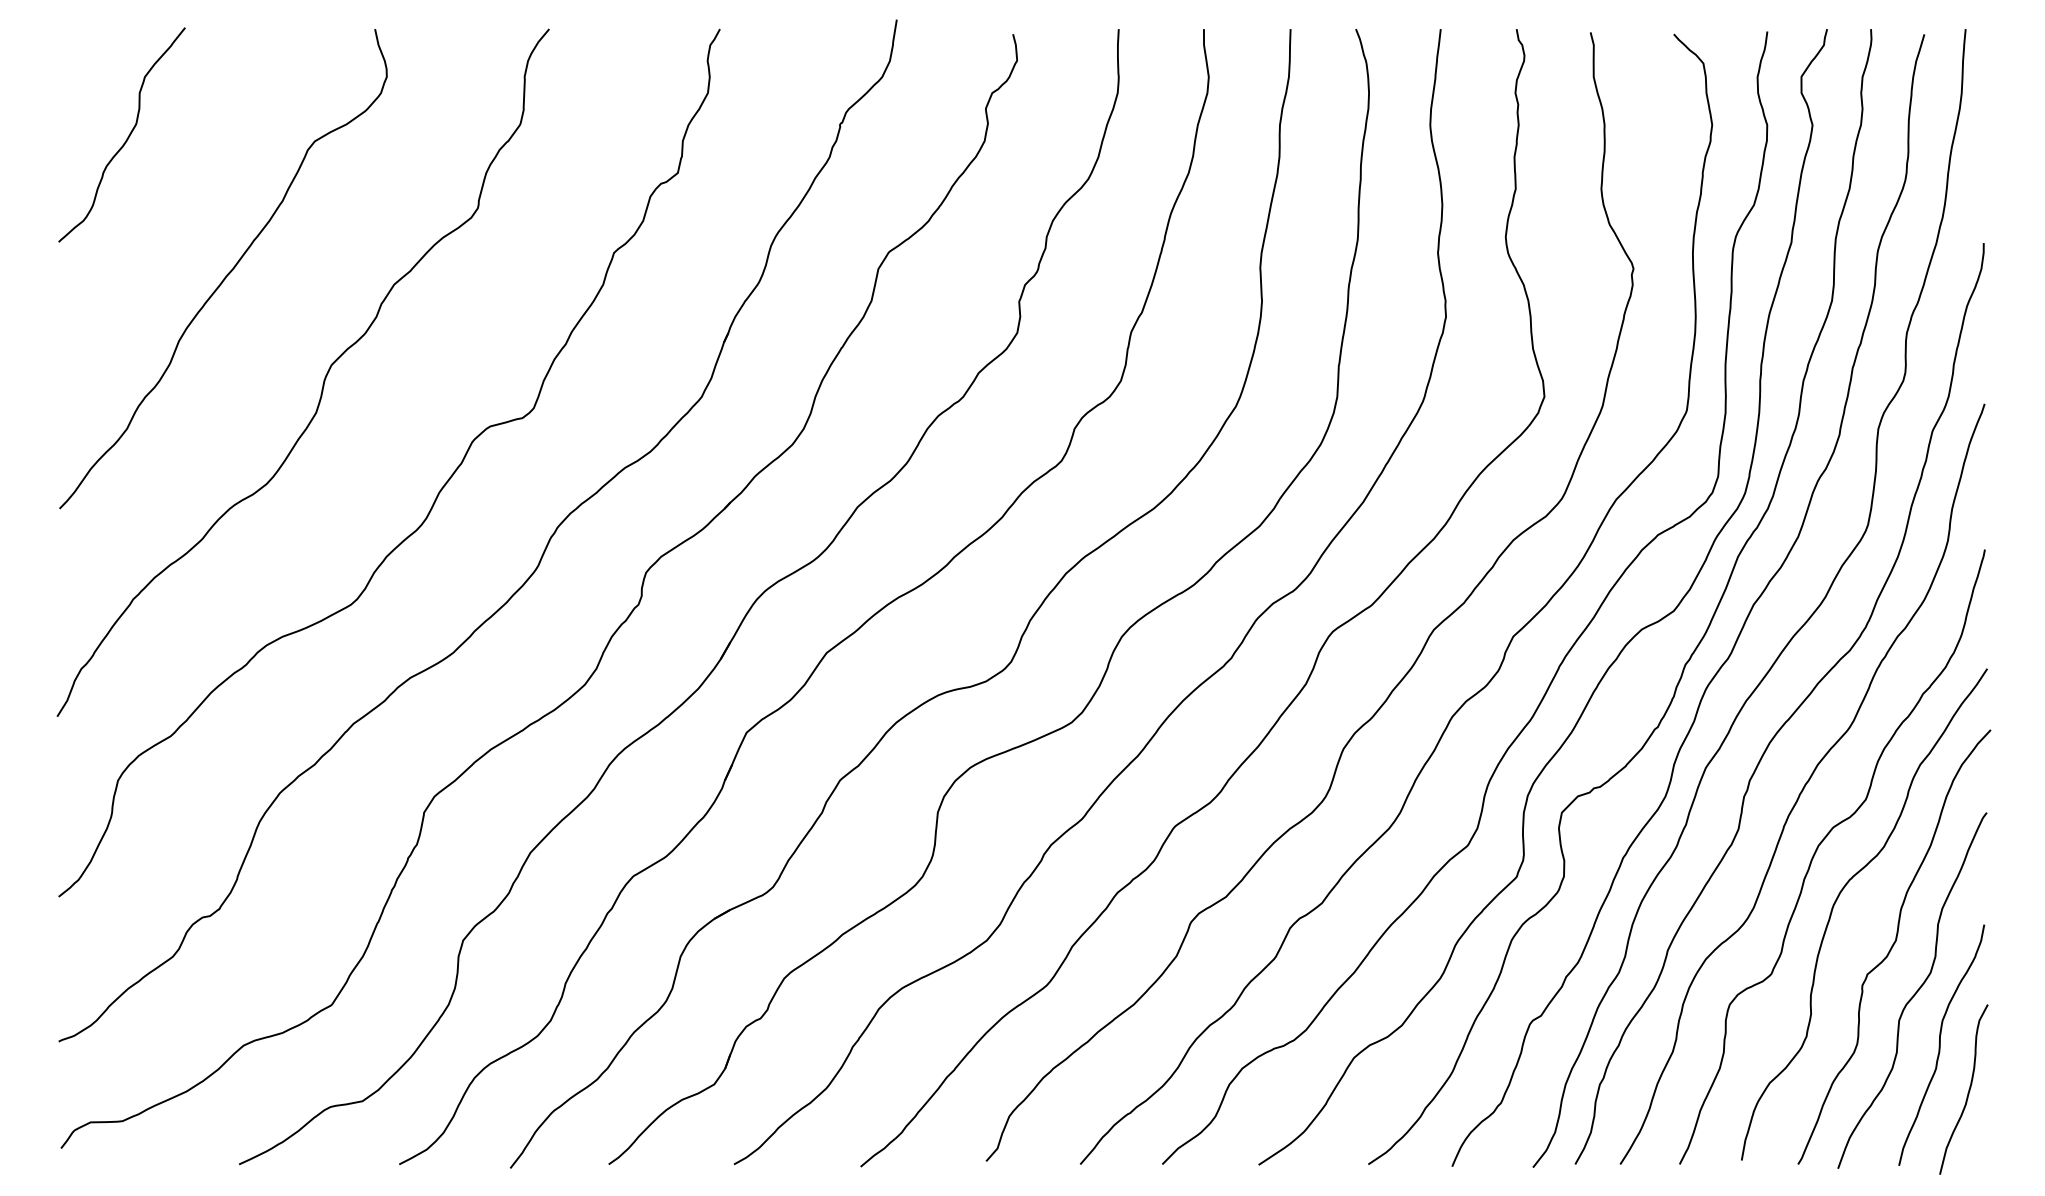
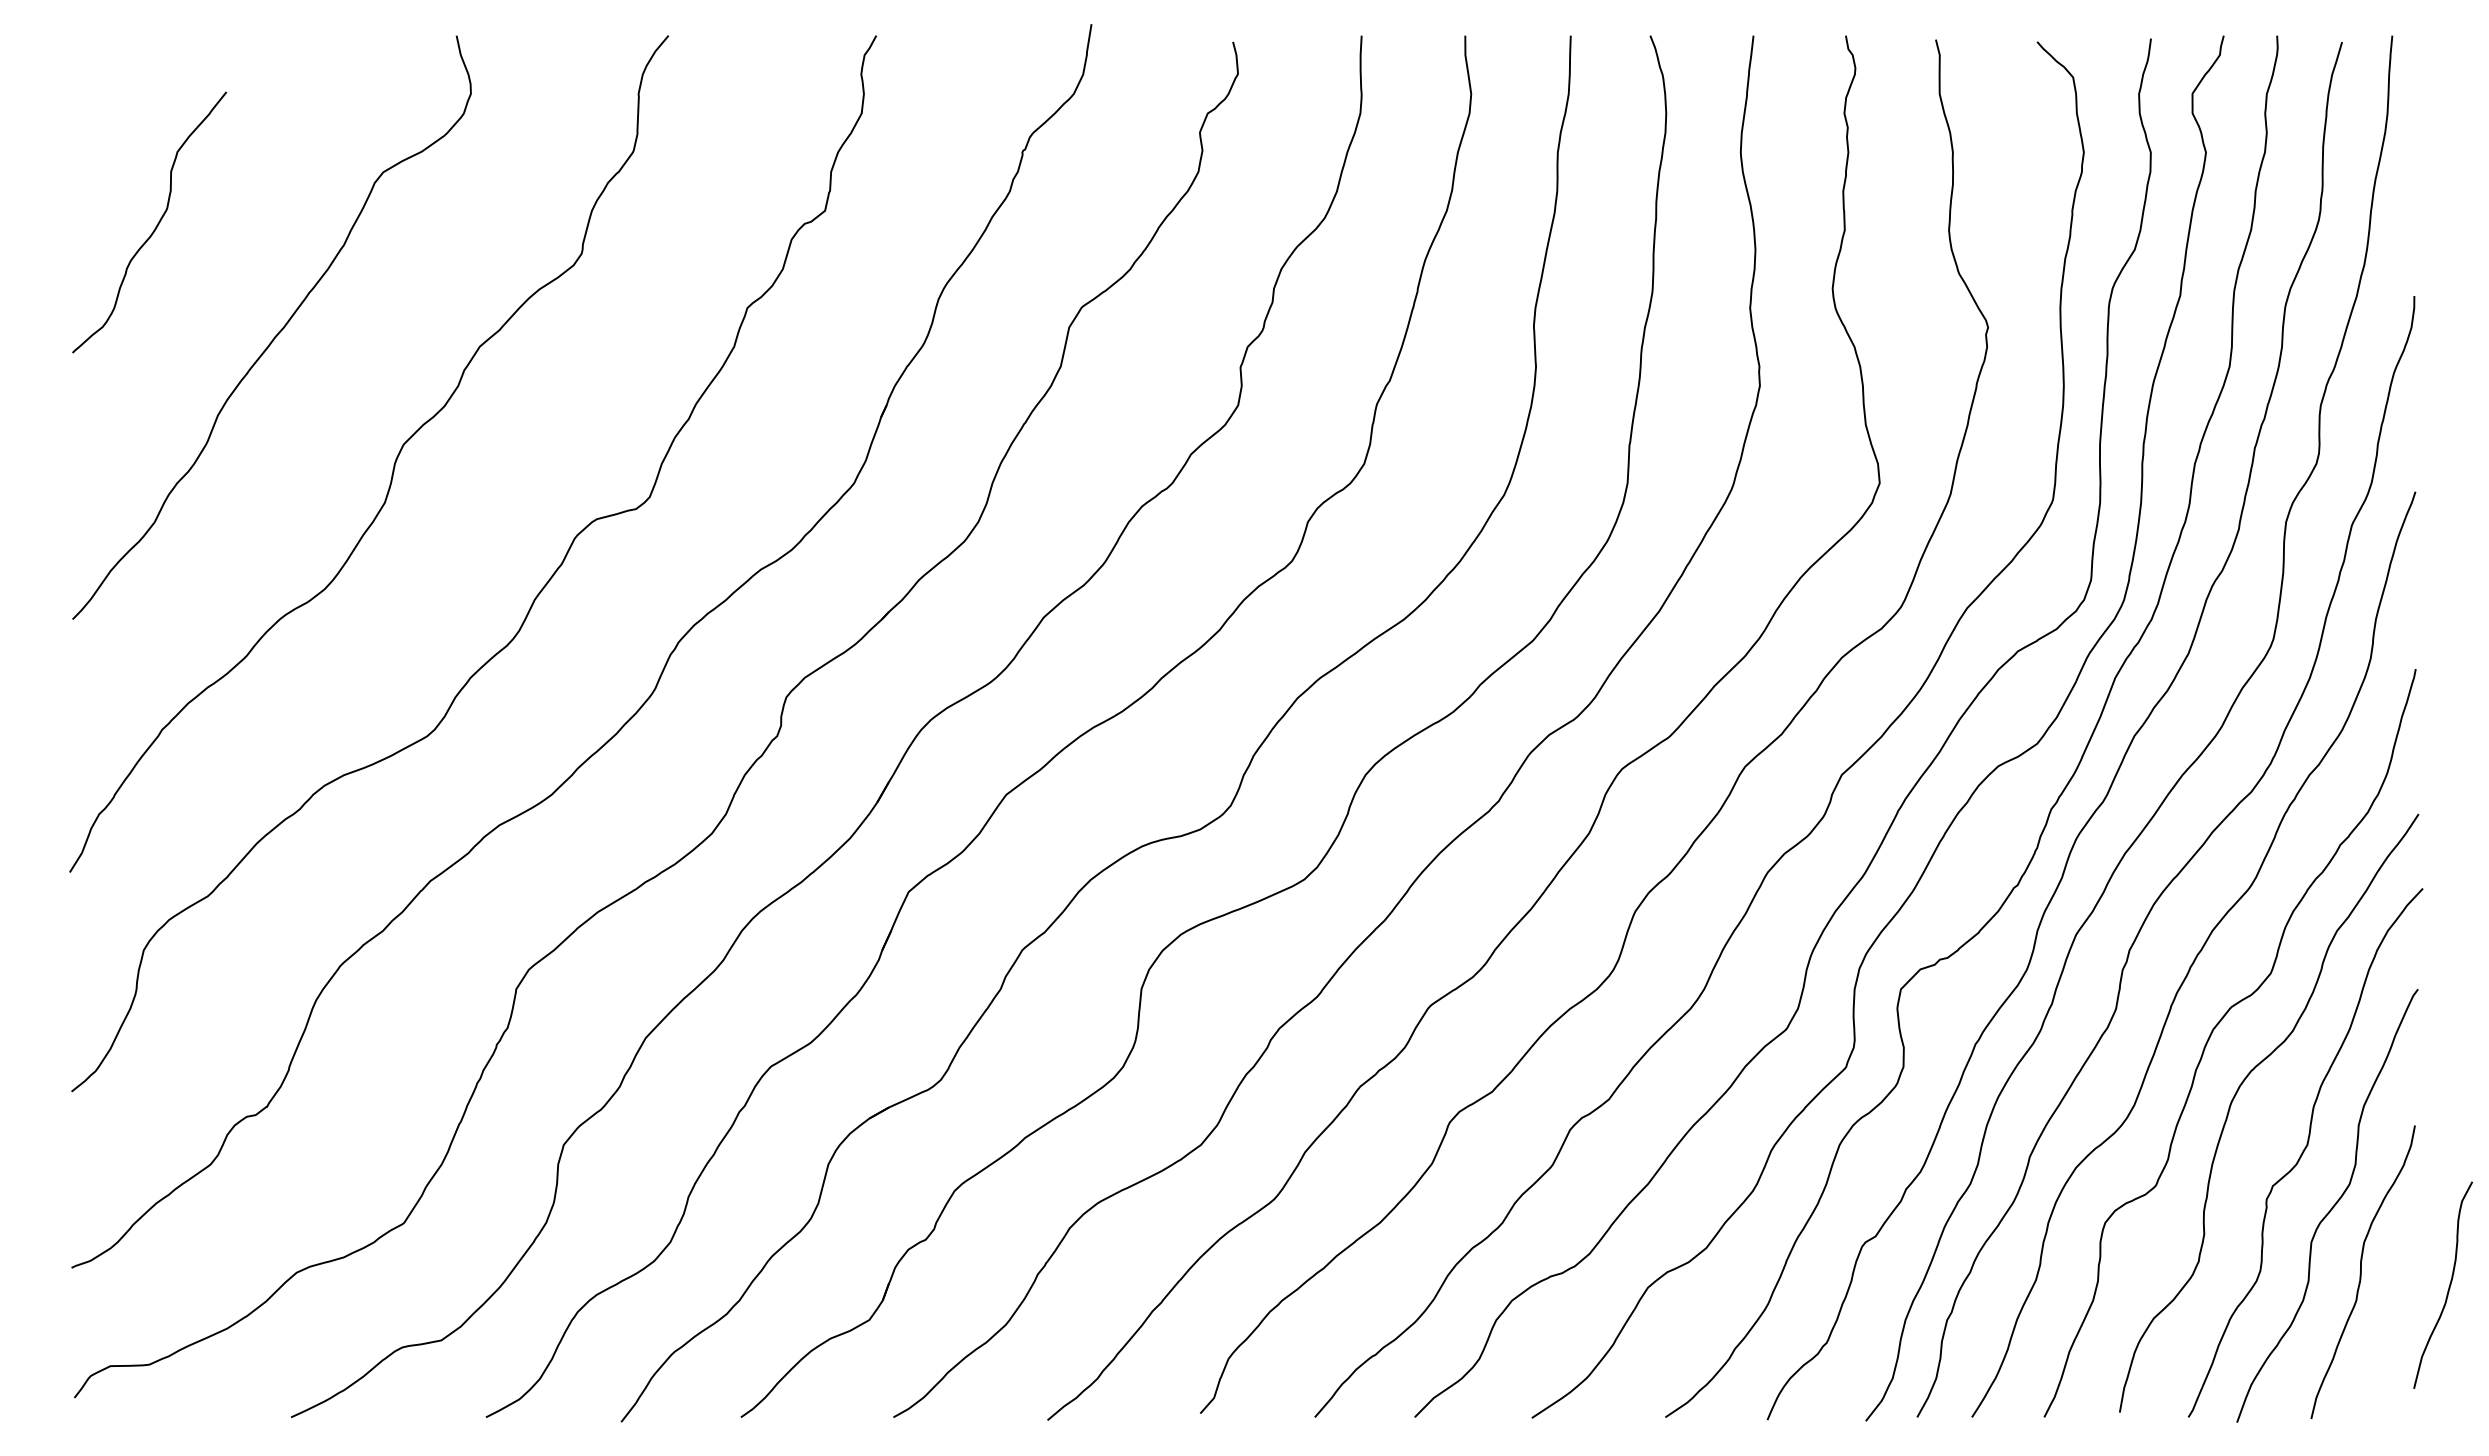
curve: (126, 138) -> (155, 226), moved
curve: (1968, 1090) -> (2448, 1286), moved

